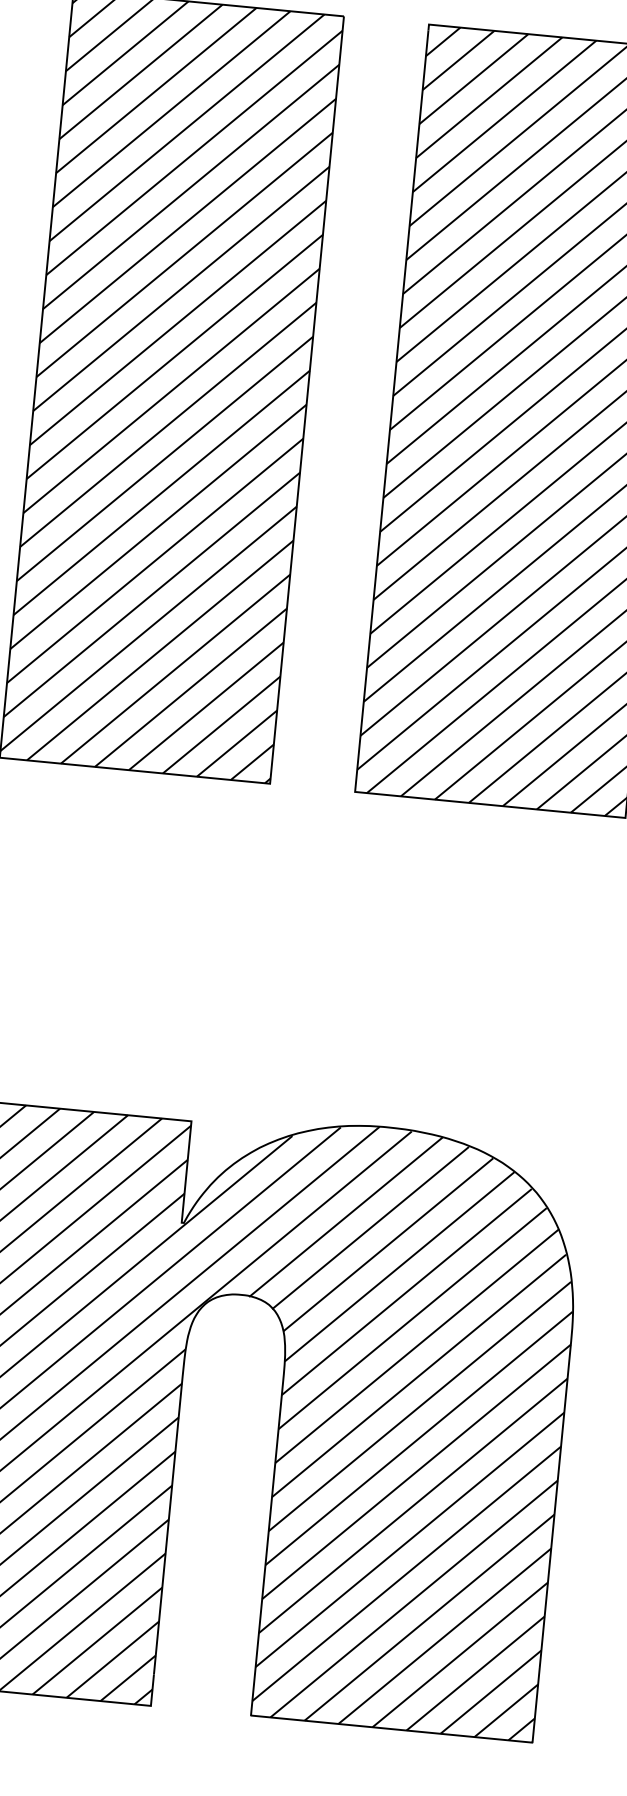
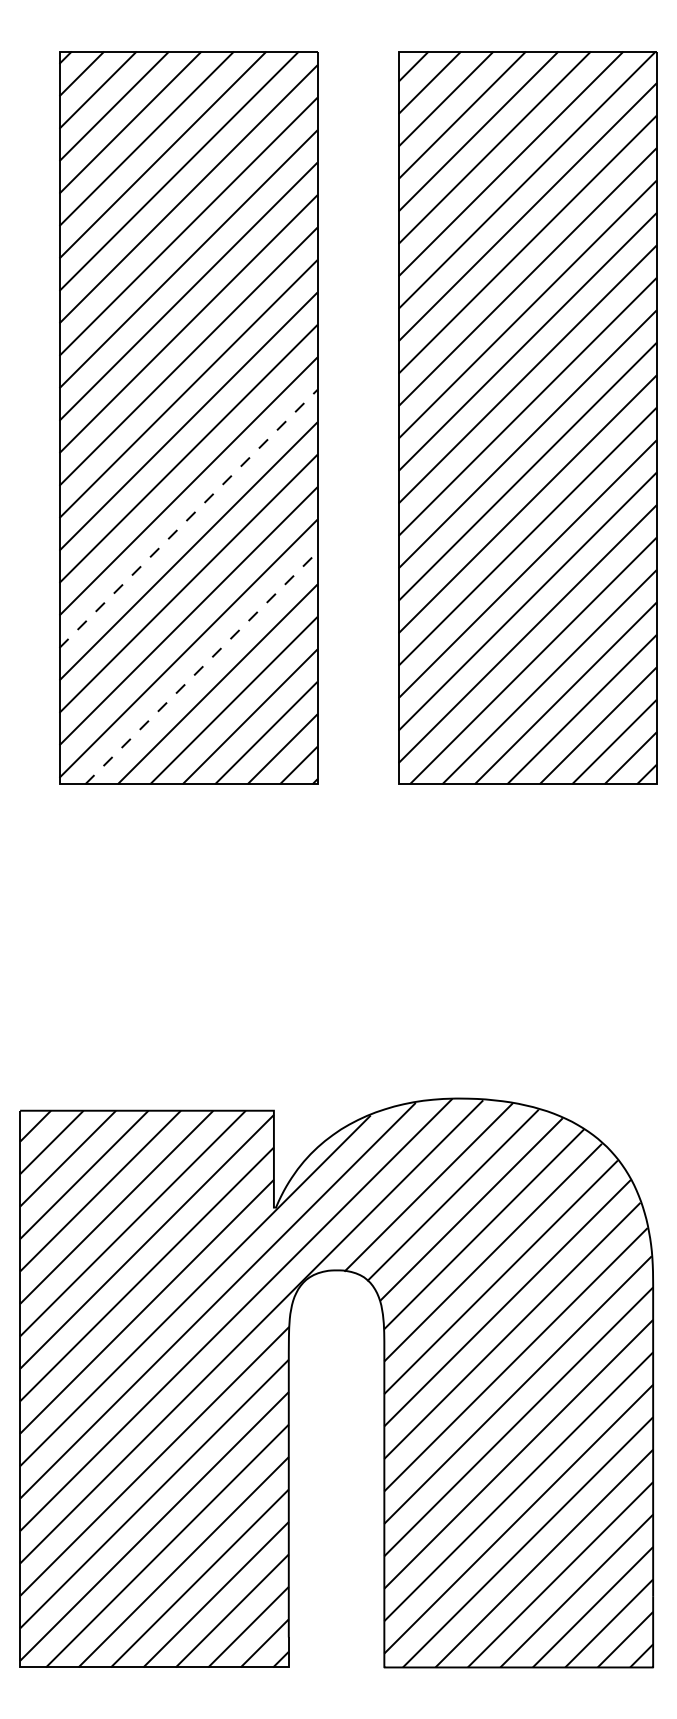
line: (161, 492) -> (188, 518), solid -> dashed
line: (160, 649) -> (201, 667), solid -> dashed

